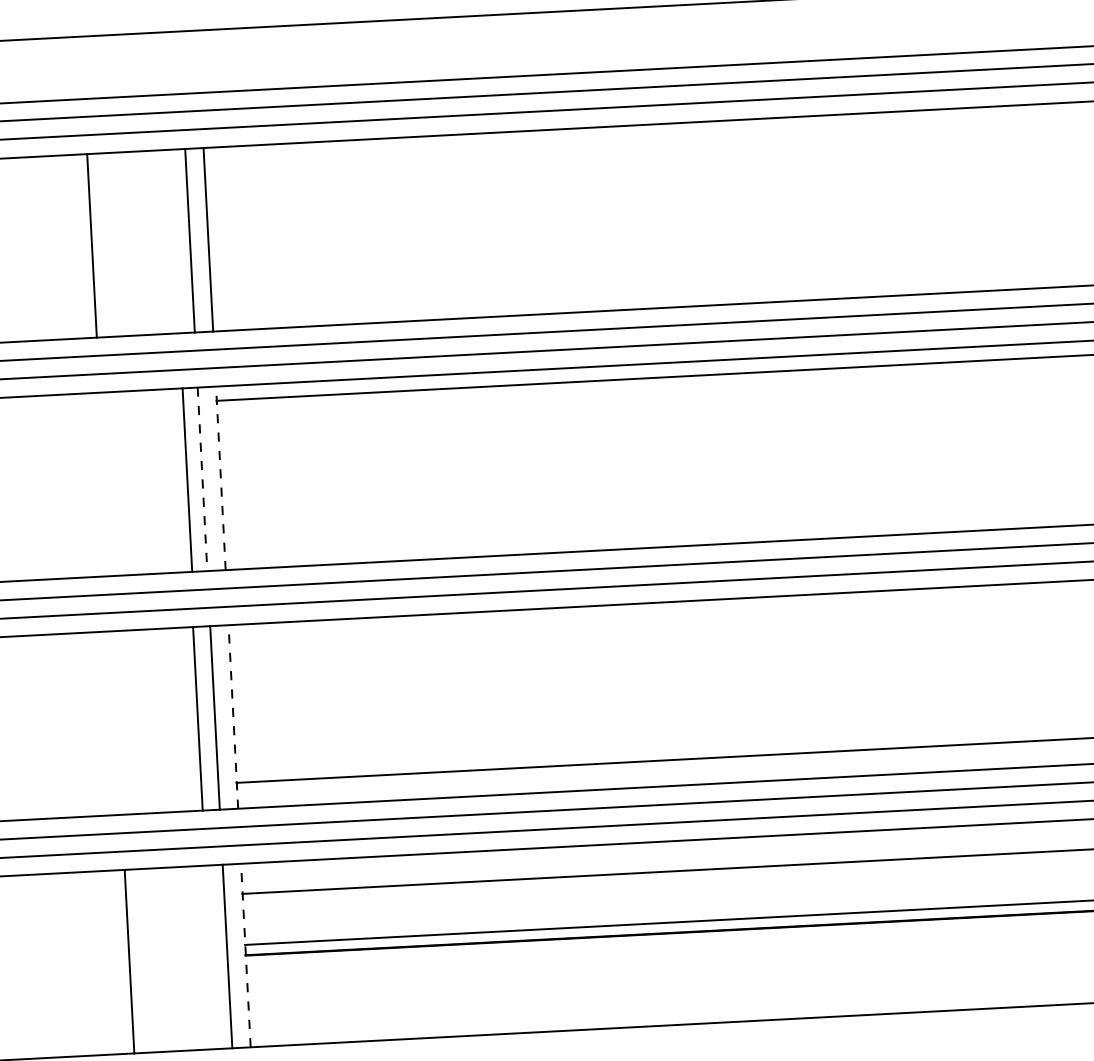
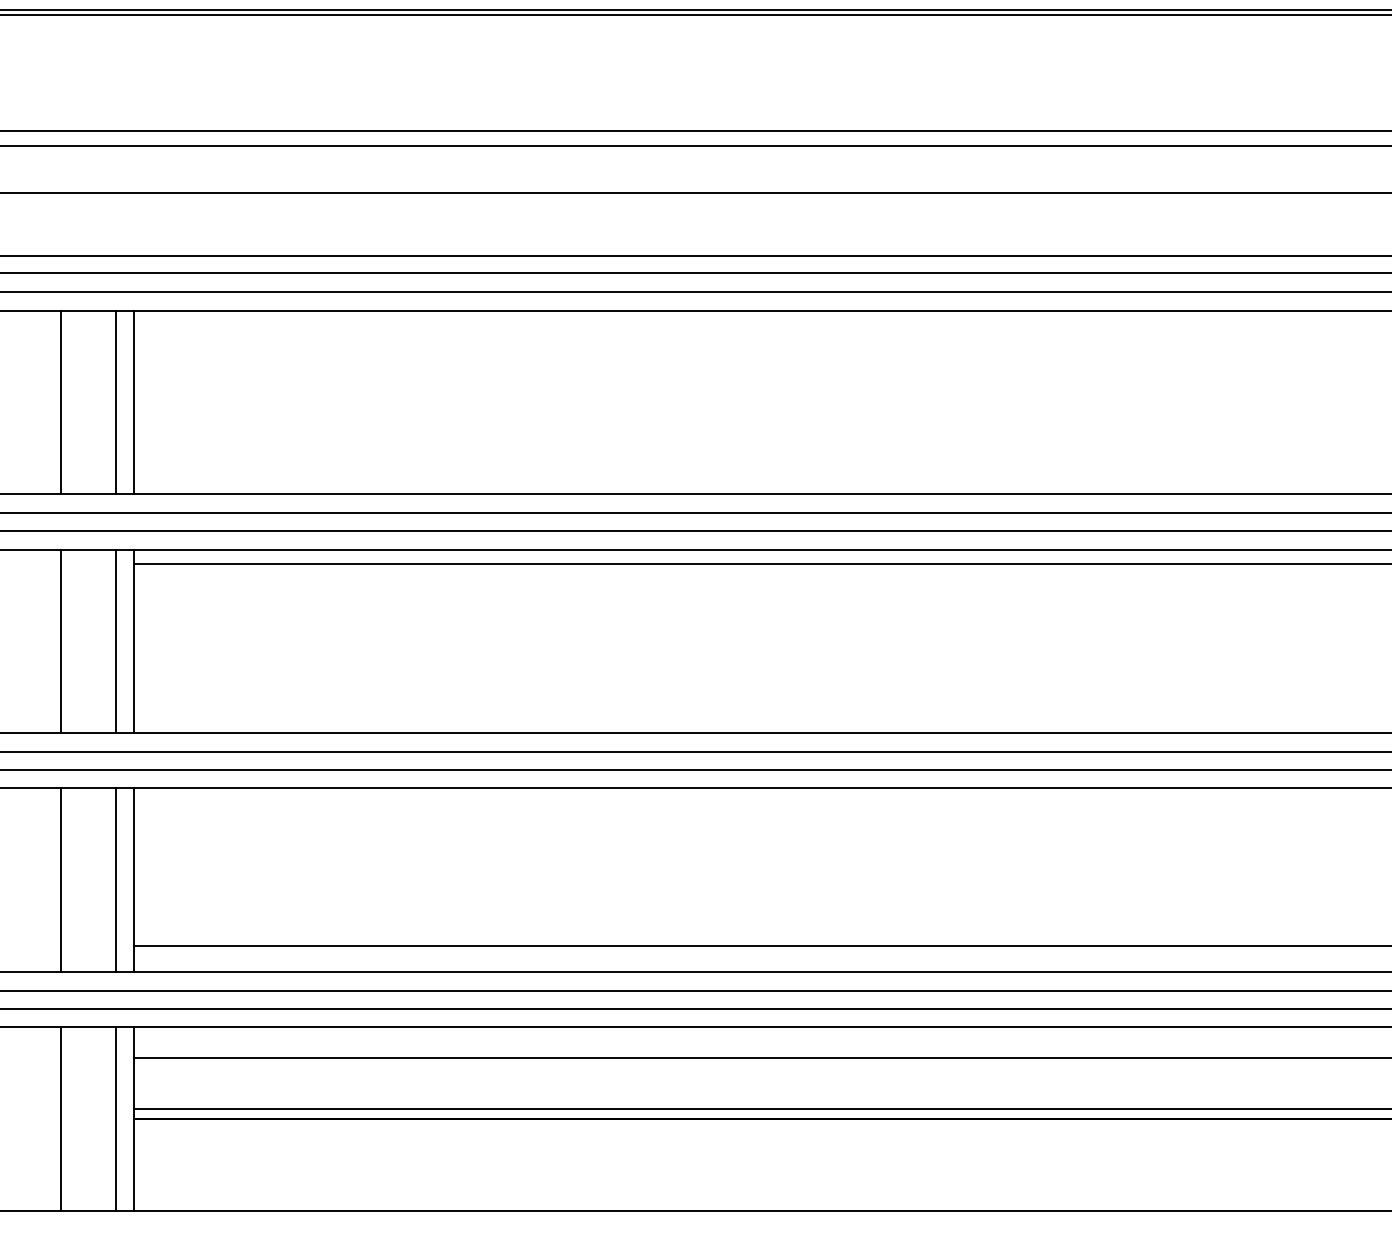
line: (91, 245) -> (60, 402), moved
line: (221, 478) -> (134, 641), dashed -> solid
line: (202, 479) -> (115, 641), dashed -> solid
line: (187, 480) -> (60, 641), moved
line: (233, 717) -> (134, 880), dashed -> solid
line: (197, 718) -> (60, 880), moved
line: (246, 955) -> (134, 1119), dashed -> solid
line: (129, 961) -> (60, 1119), moved

